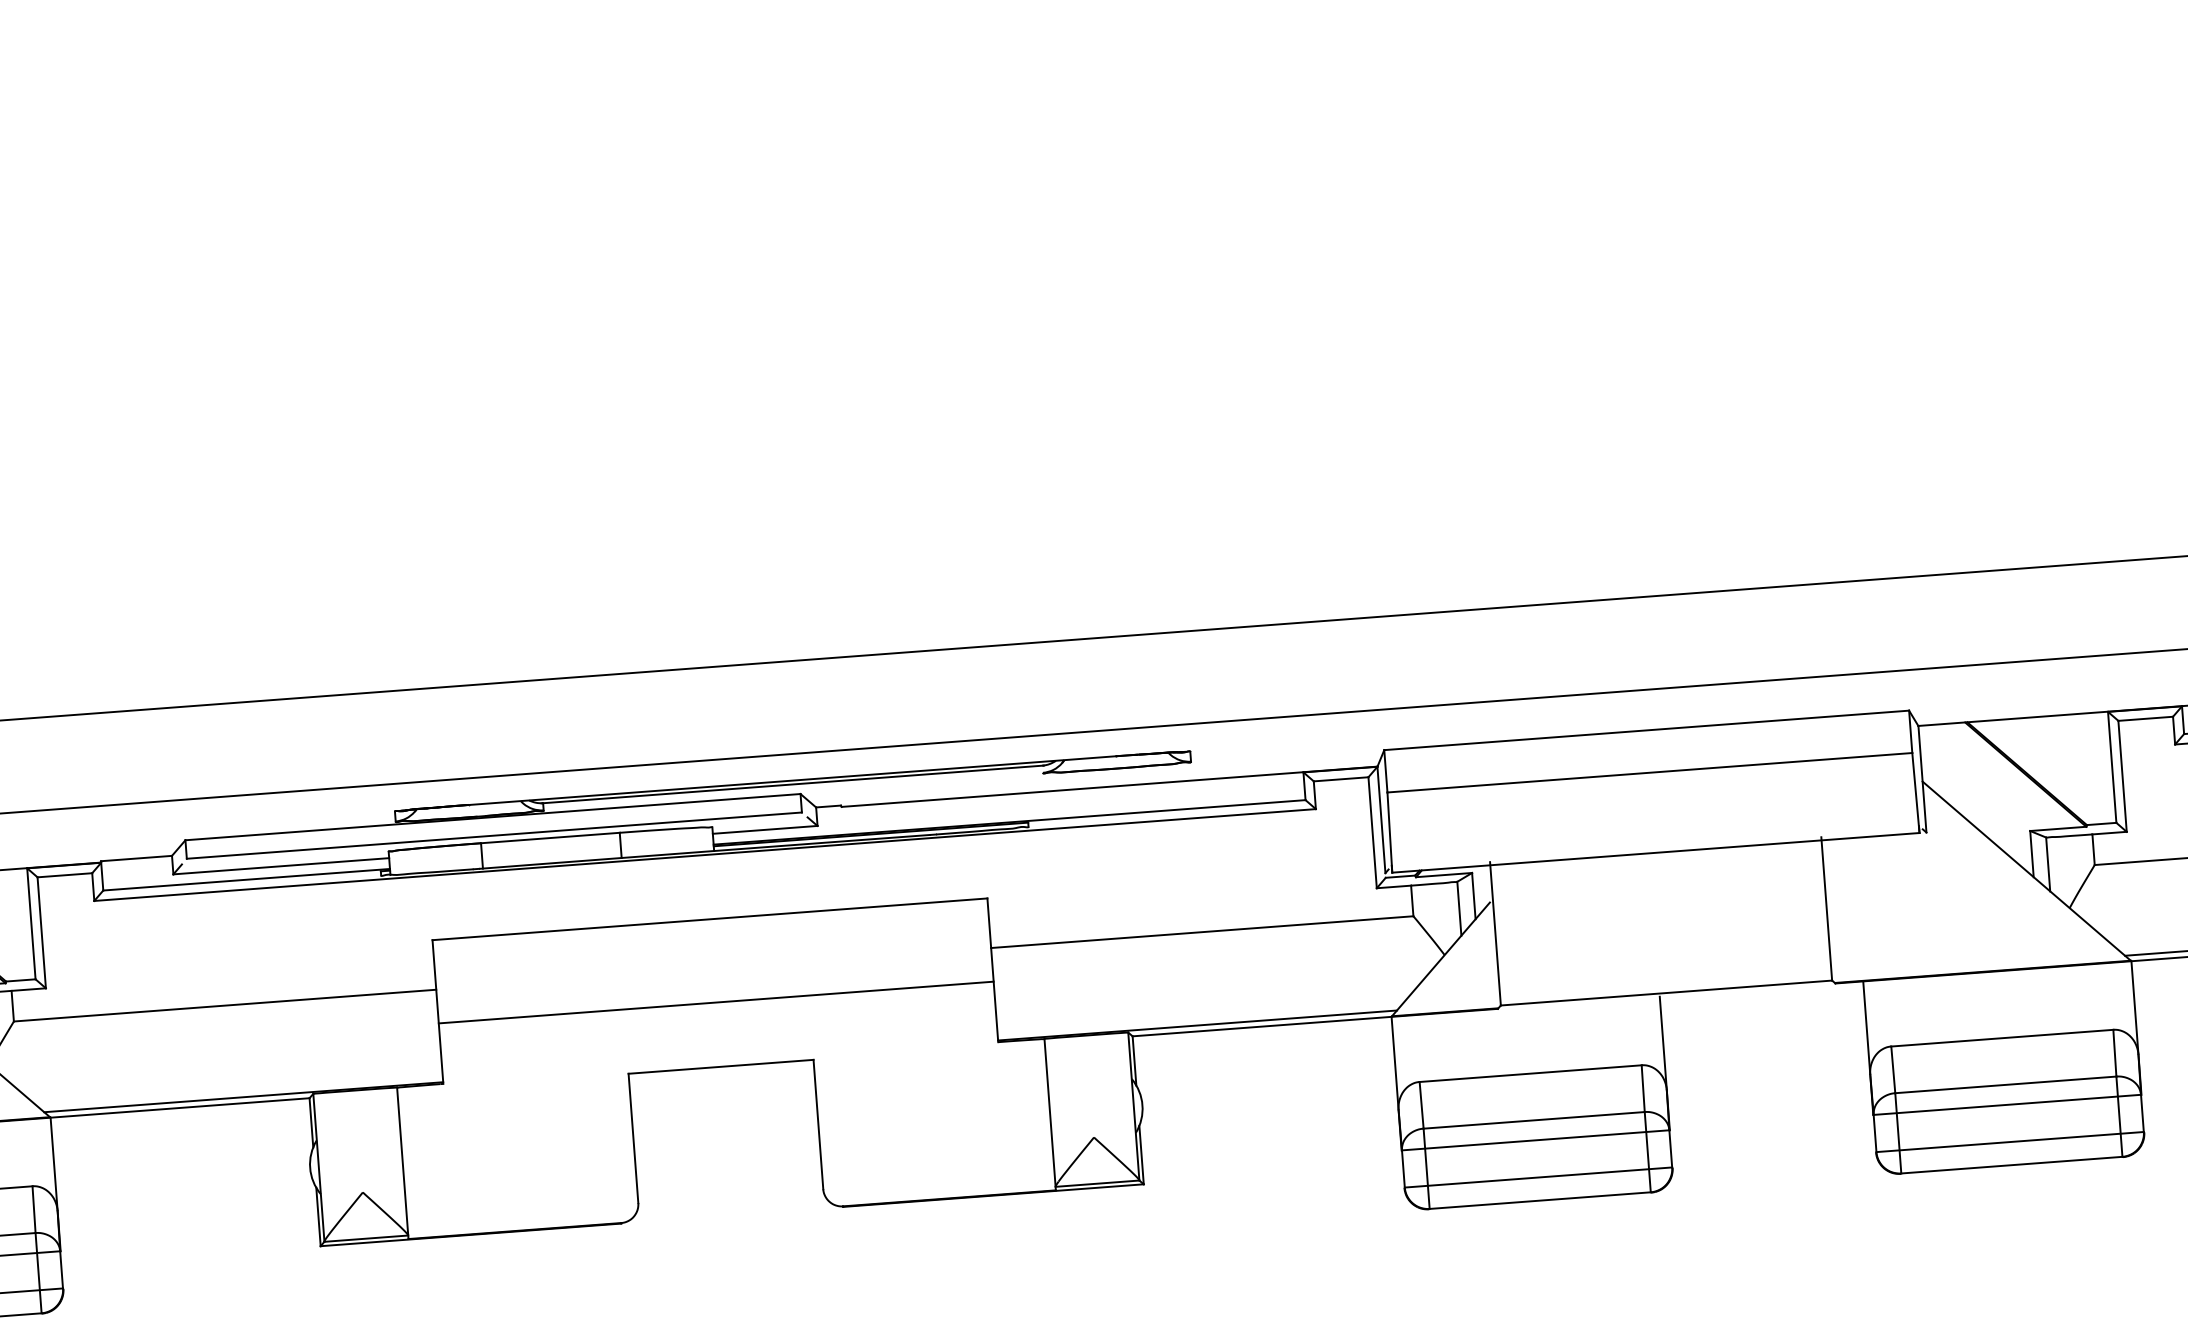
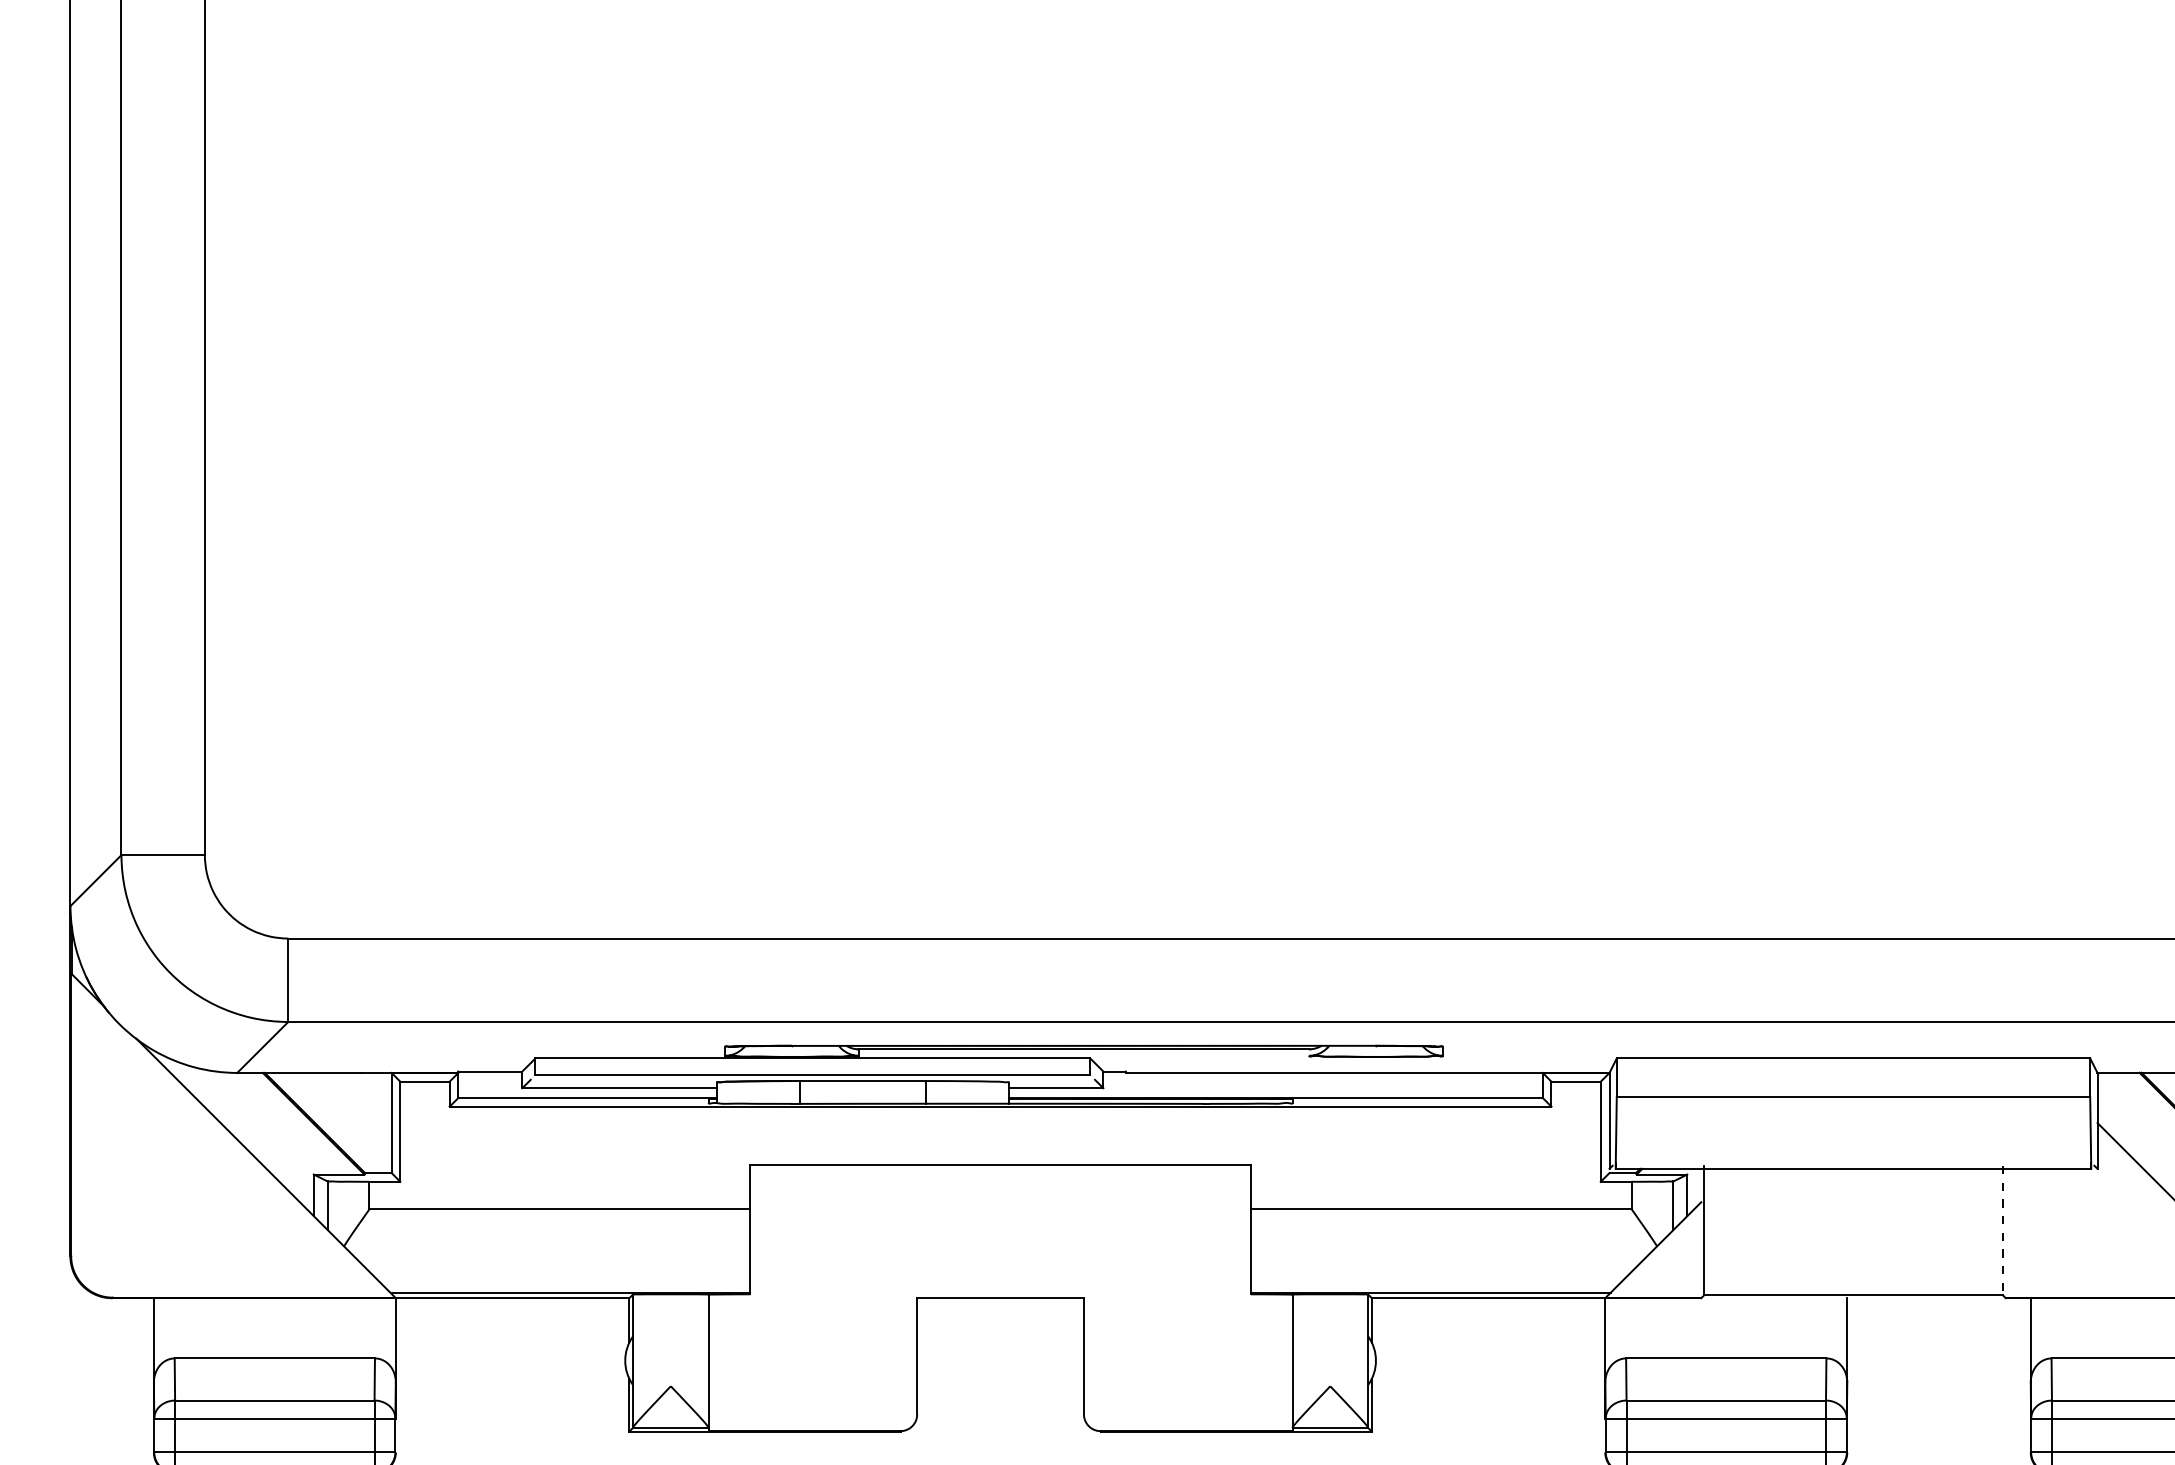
line: (1826, 908) -> (2002, 1230), solid -> dashed
line: (716, 1002) -> (1000, 1239), removed

